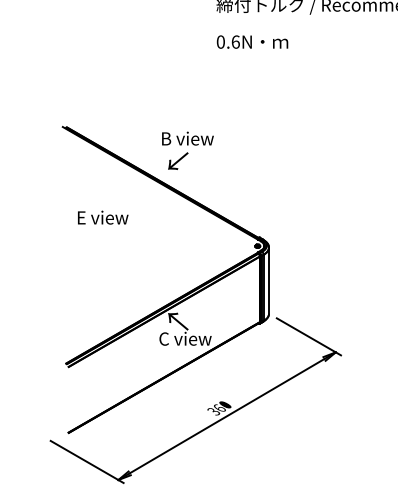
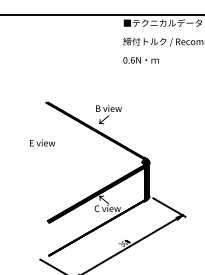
text: (102, 216) -> (42, 142), moved

